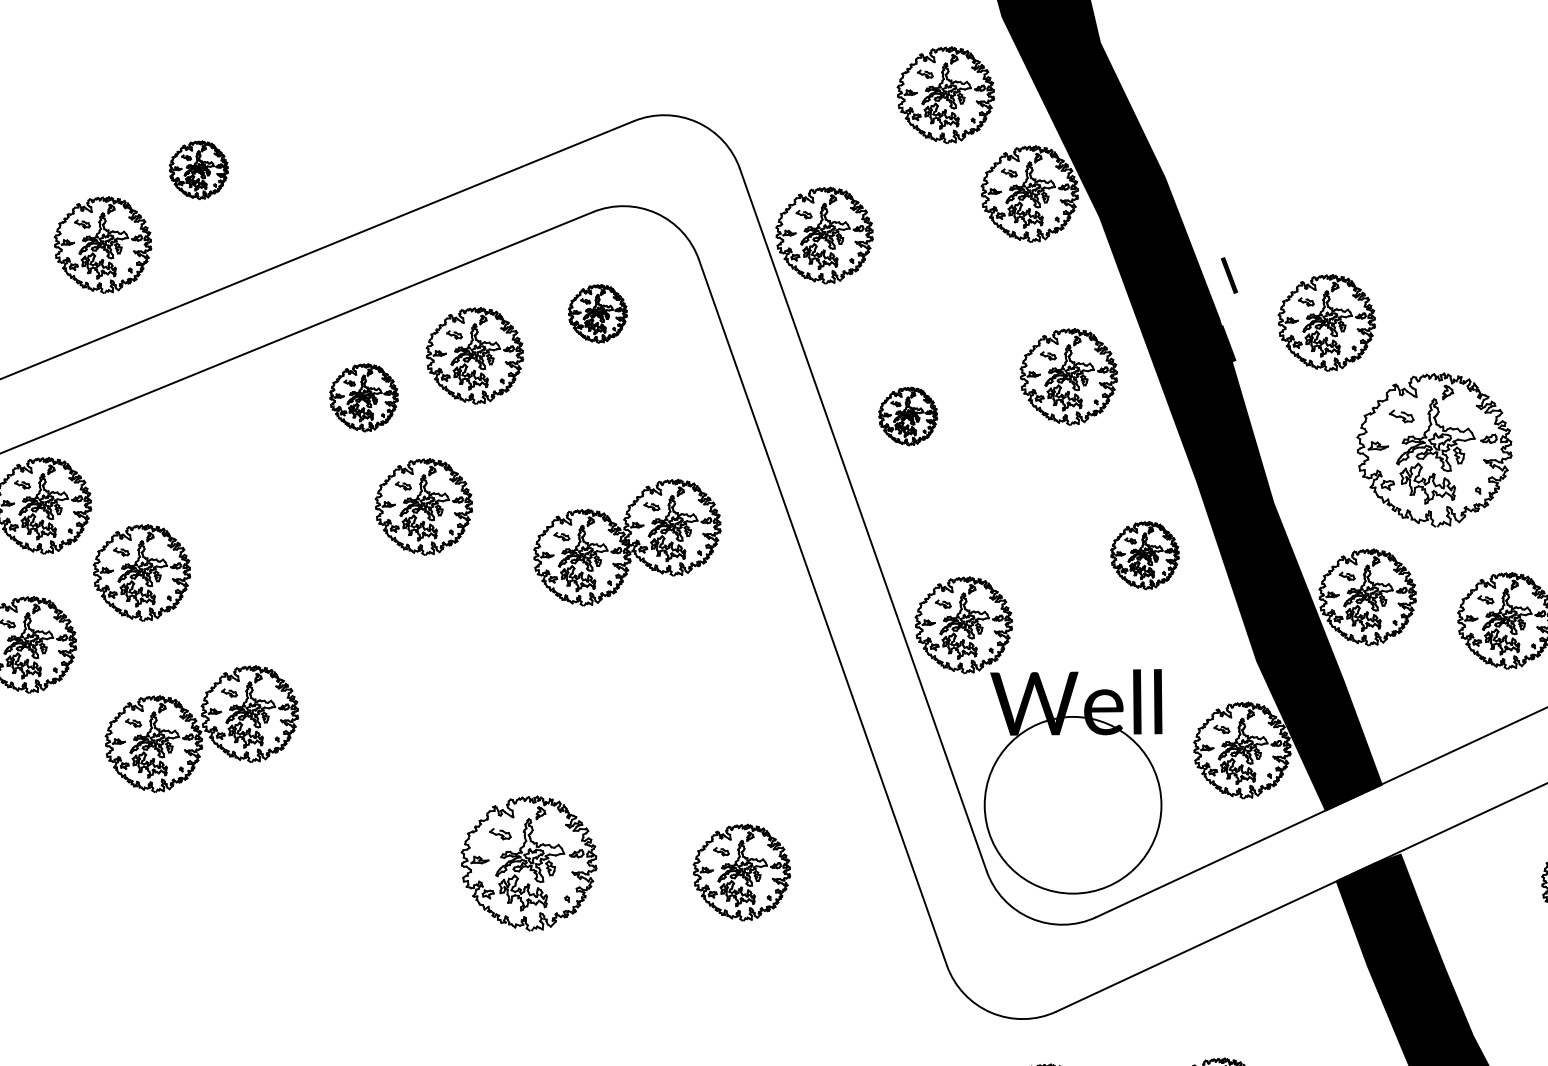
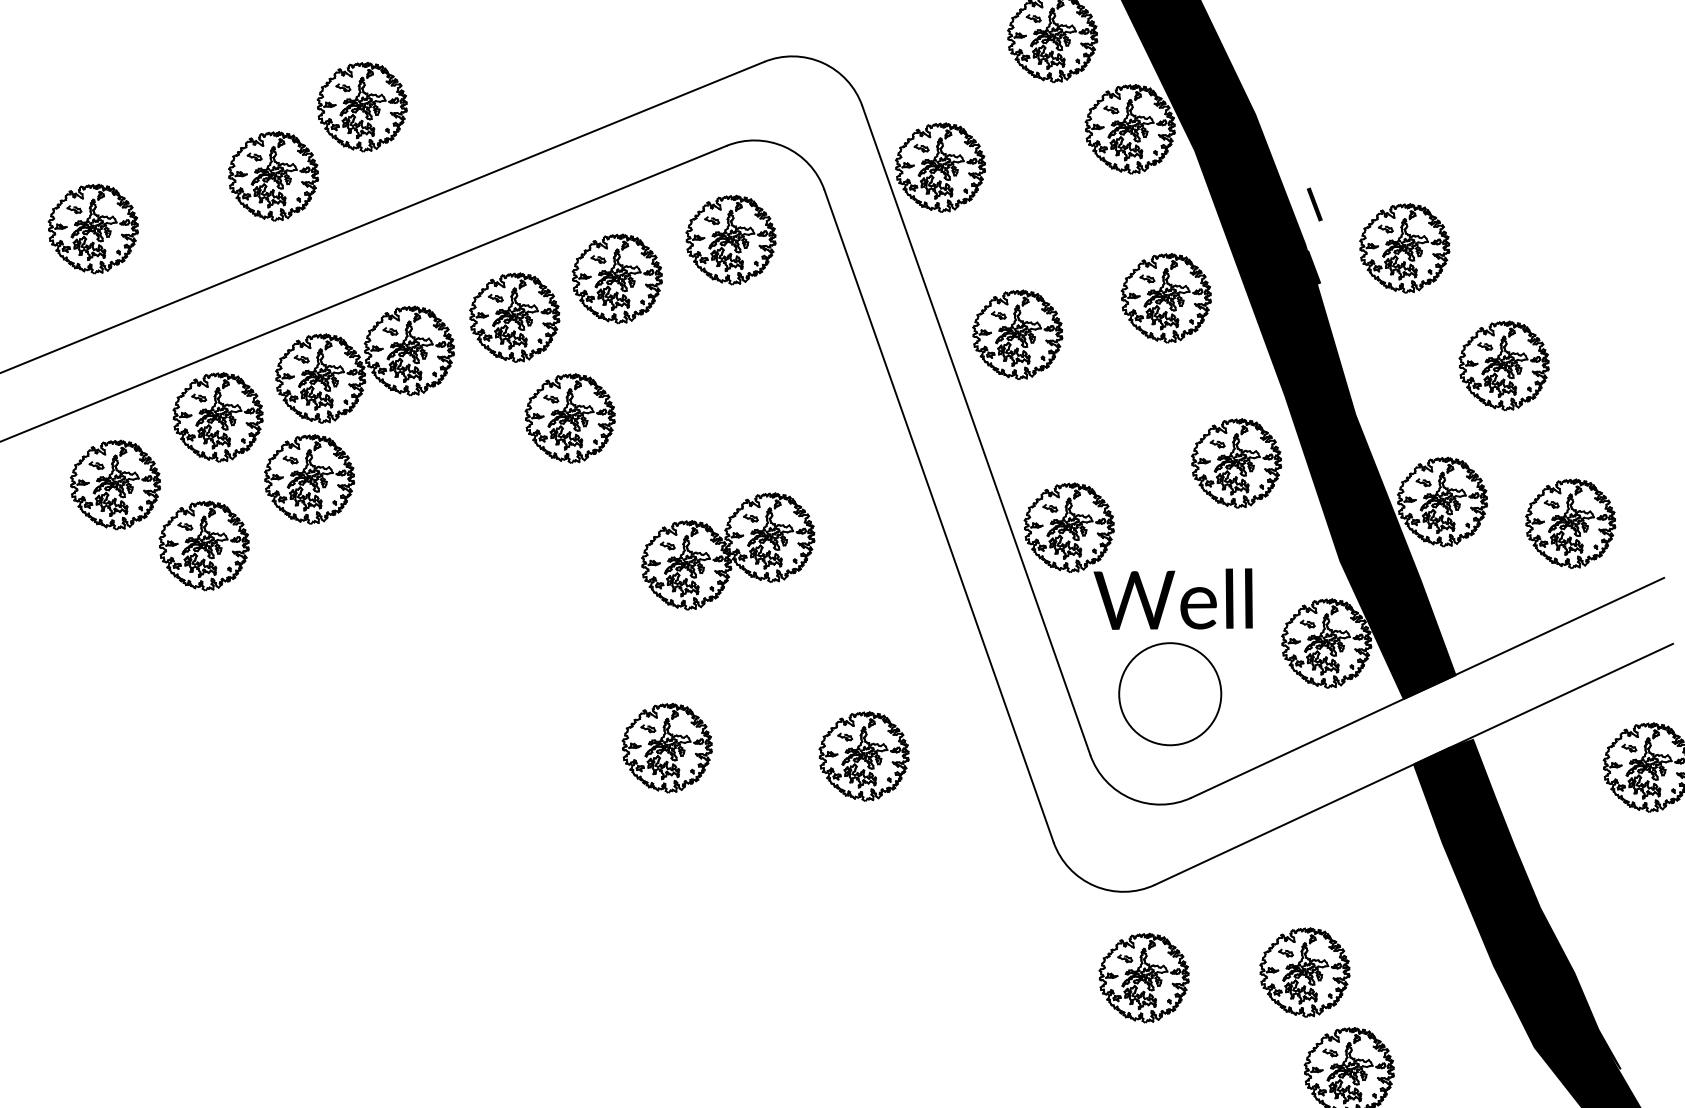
part: (198, 170) -> (361, 107), size x1.67
part: (597, 313) -> (730, 239), size x1.67
part: (363, 397) -> (514, 317), size x1.43
part: (907, 416) -> (1017, 334), size x1.67
part: (1433, 449) -> (1503, 365), size x0.62
part: (627, 542) -> (728, 551), moved
part: (1144, 555) -> (1236, 463), size x1.43
part: (201, 728) -> (364, 364), moved
circle: (1073, 805) -> (1170, 694), size x0.62
part: (528, 864) -> (666, 748), size x0.71

